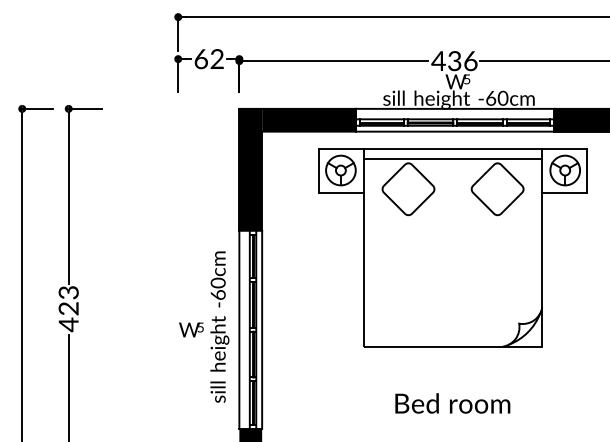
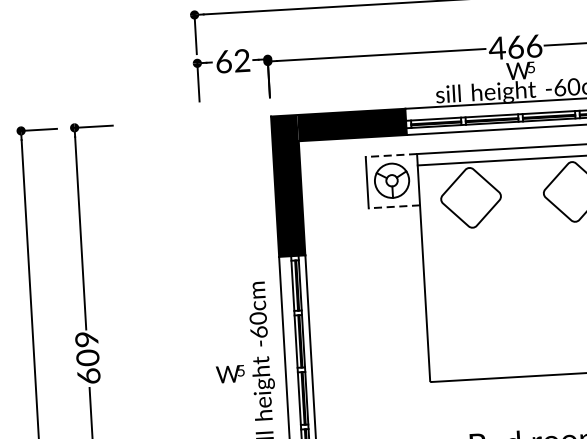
text: (454, 60) -> (515, 46), 436 -> 466
line: (341, 148) -> (391, 155), solid -> dashed
line: (341, 193) -> (394, 207), solid -> dashed
text: (68, 309) -> (87, 358), 423 -> 609

